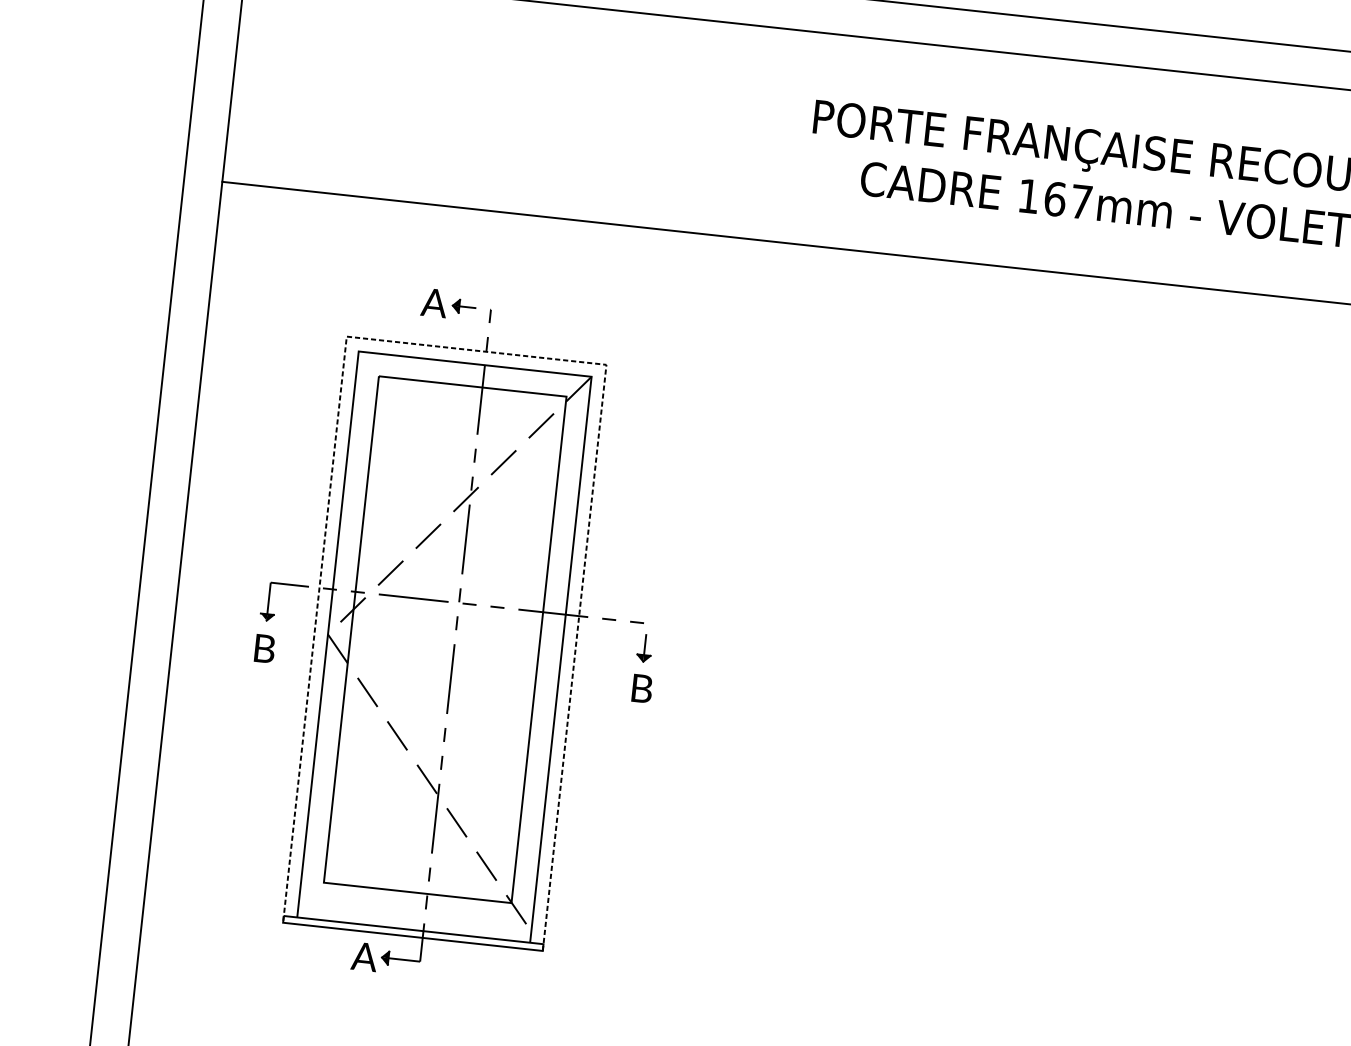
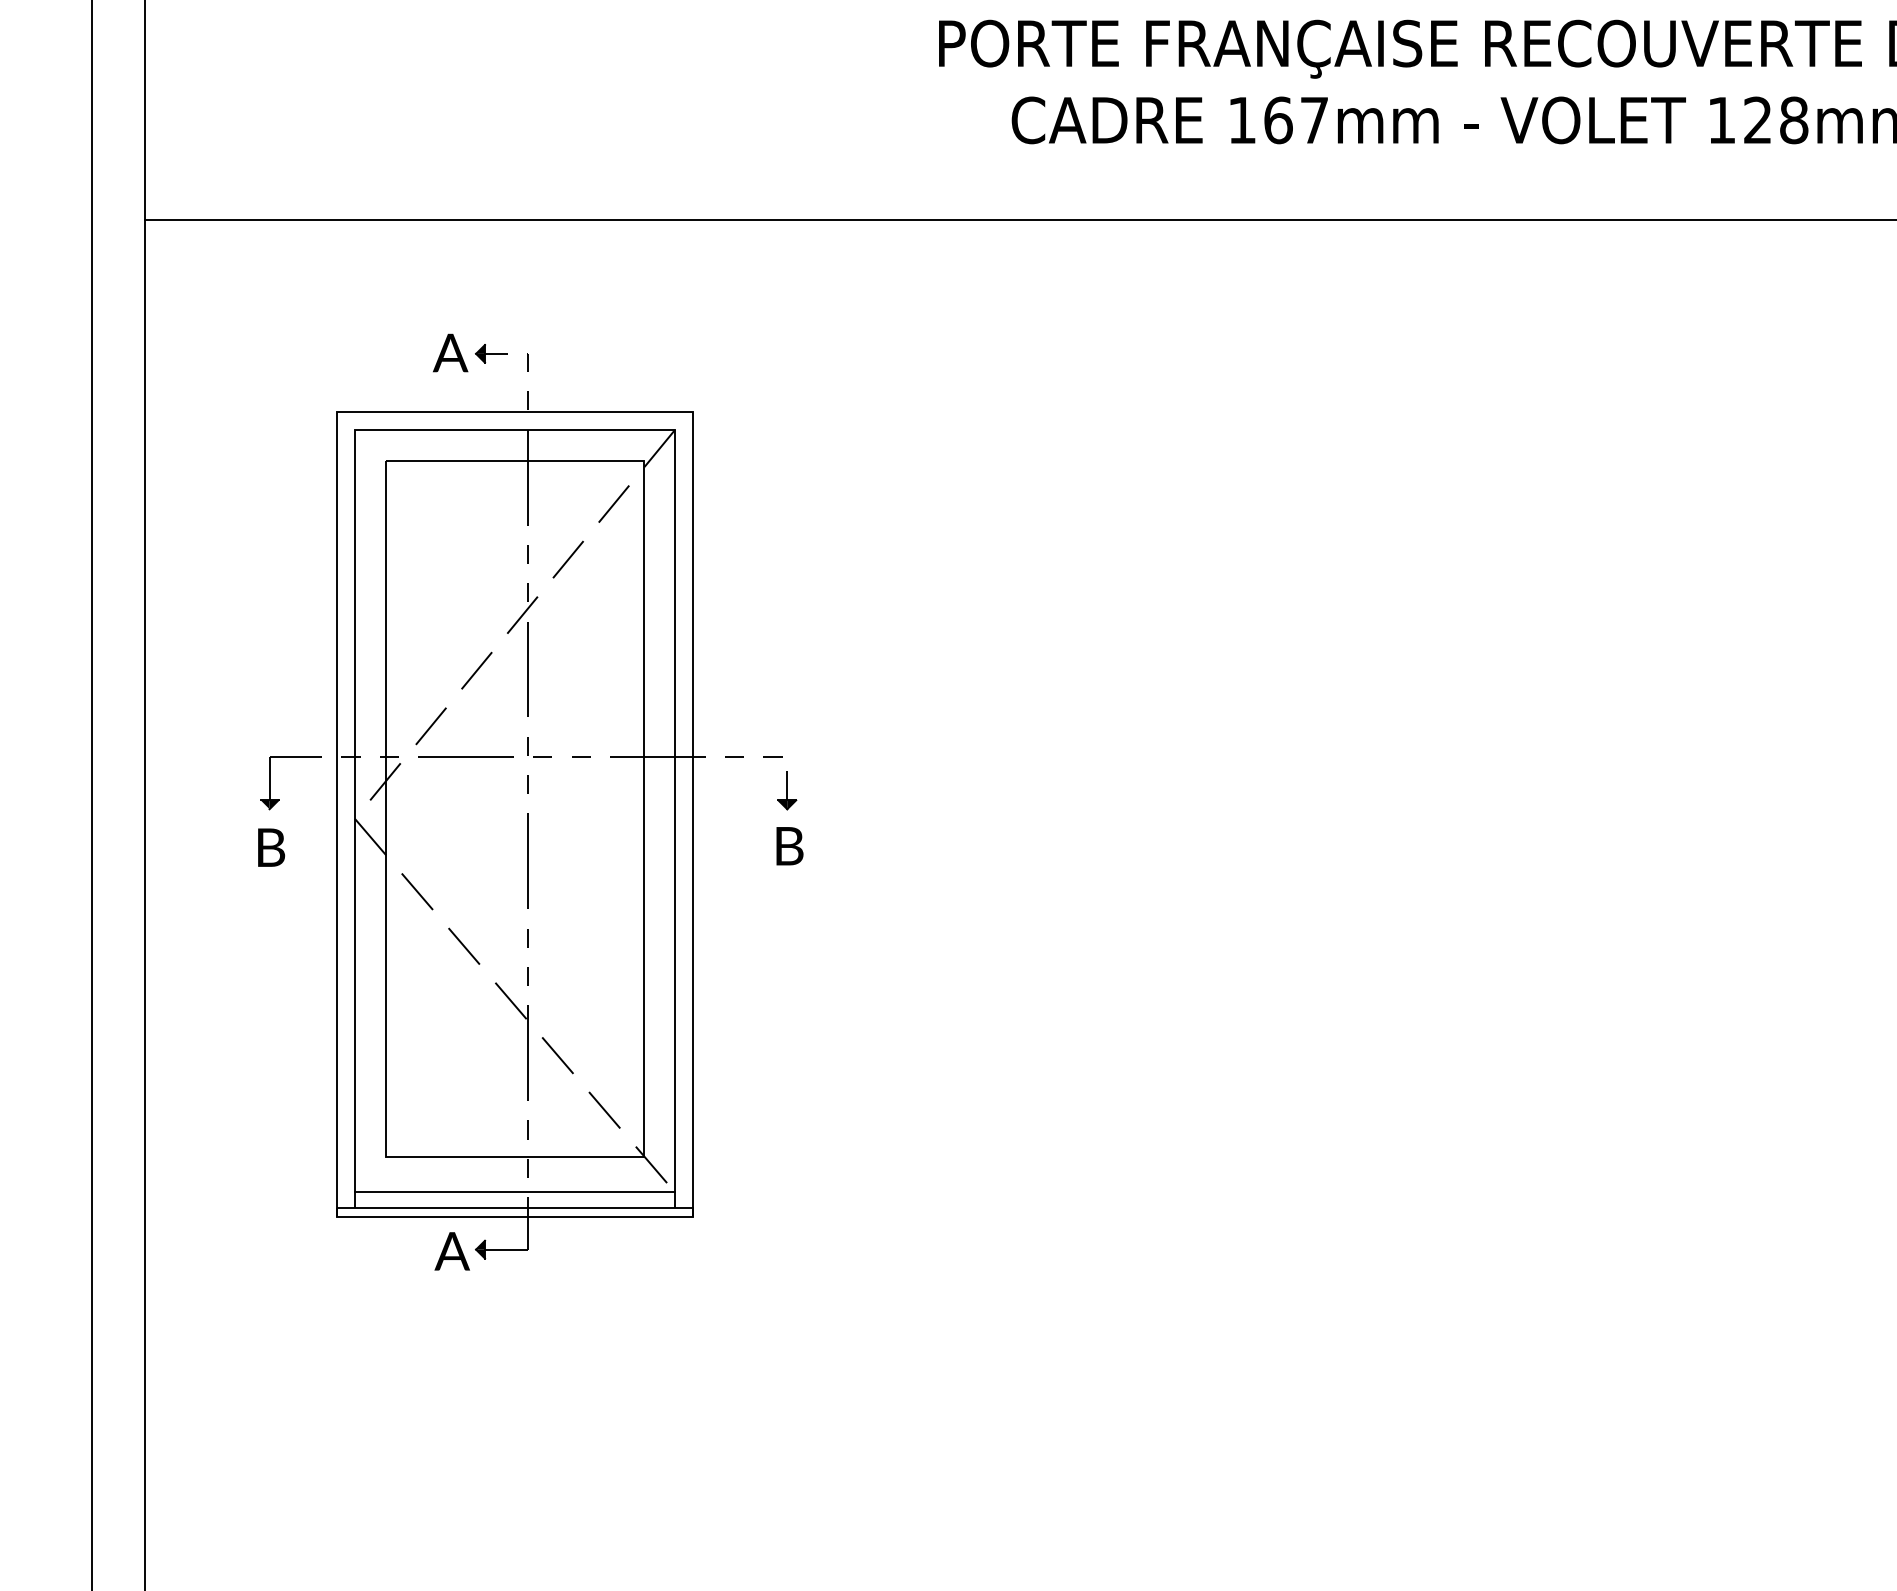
line: (476, 350) -> (514, 411), dashed -> solid
line: (414, 918) -> (514, 1192), added

